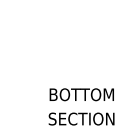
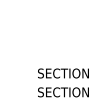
text: (81, 94) -> (63, 73), BOTTOM -> SECTION

